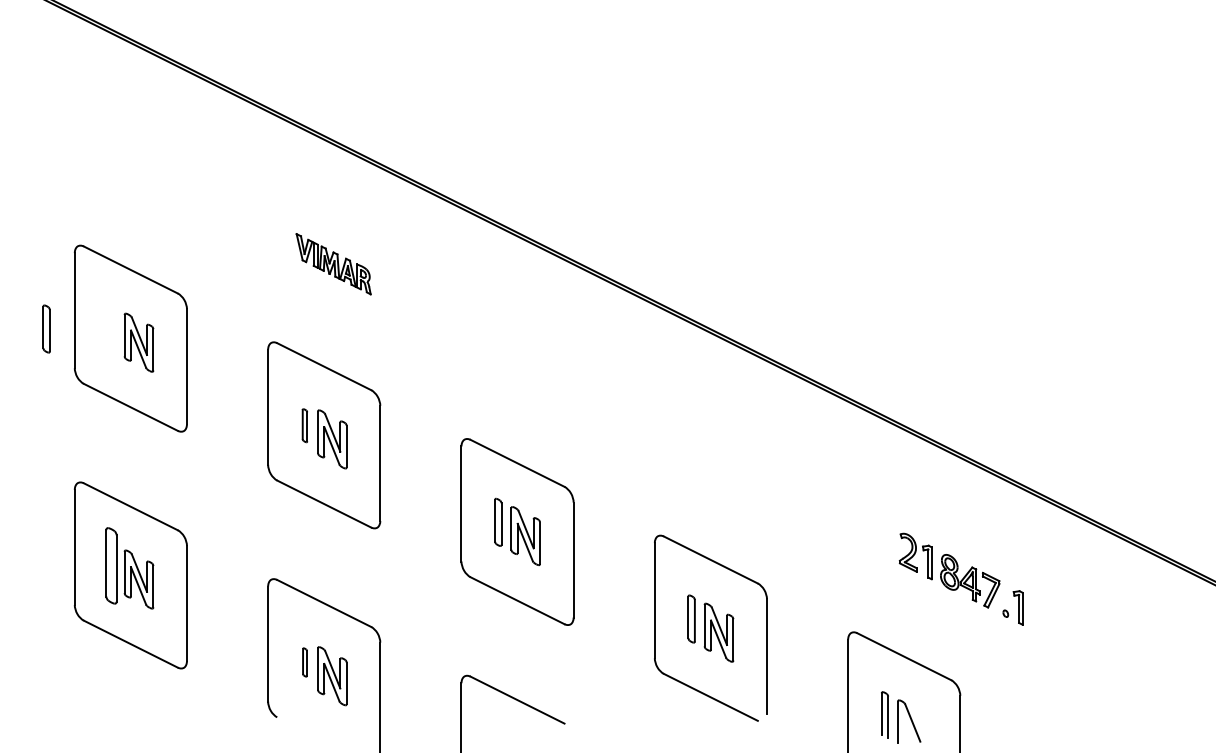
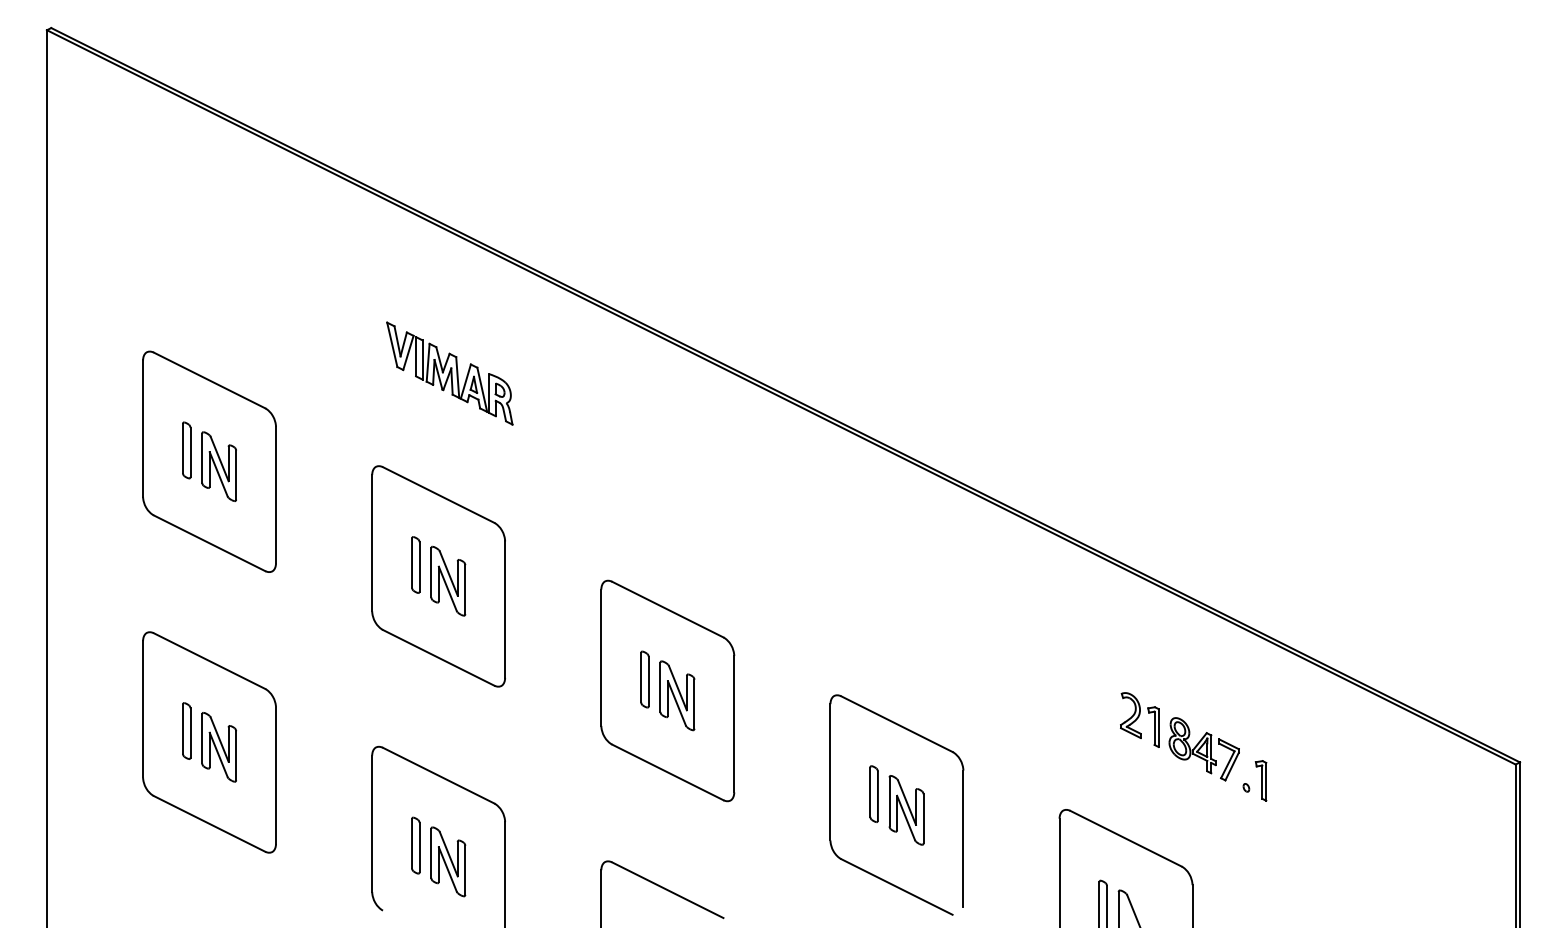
part: (333, 264) -> (449, 373), size x1.43
part: (46, 329) -> (186, 450), moved
part: (304, 425) -> (415, 564), size x1.43
part: (111, 565) -> (186, 730), size x0.62
part: (304, 662) -> (415, 845), size x1.67

